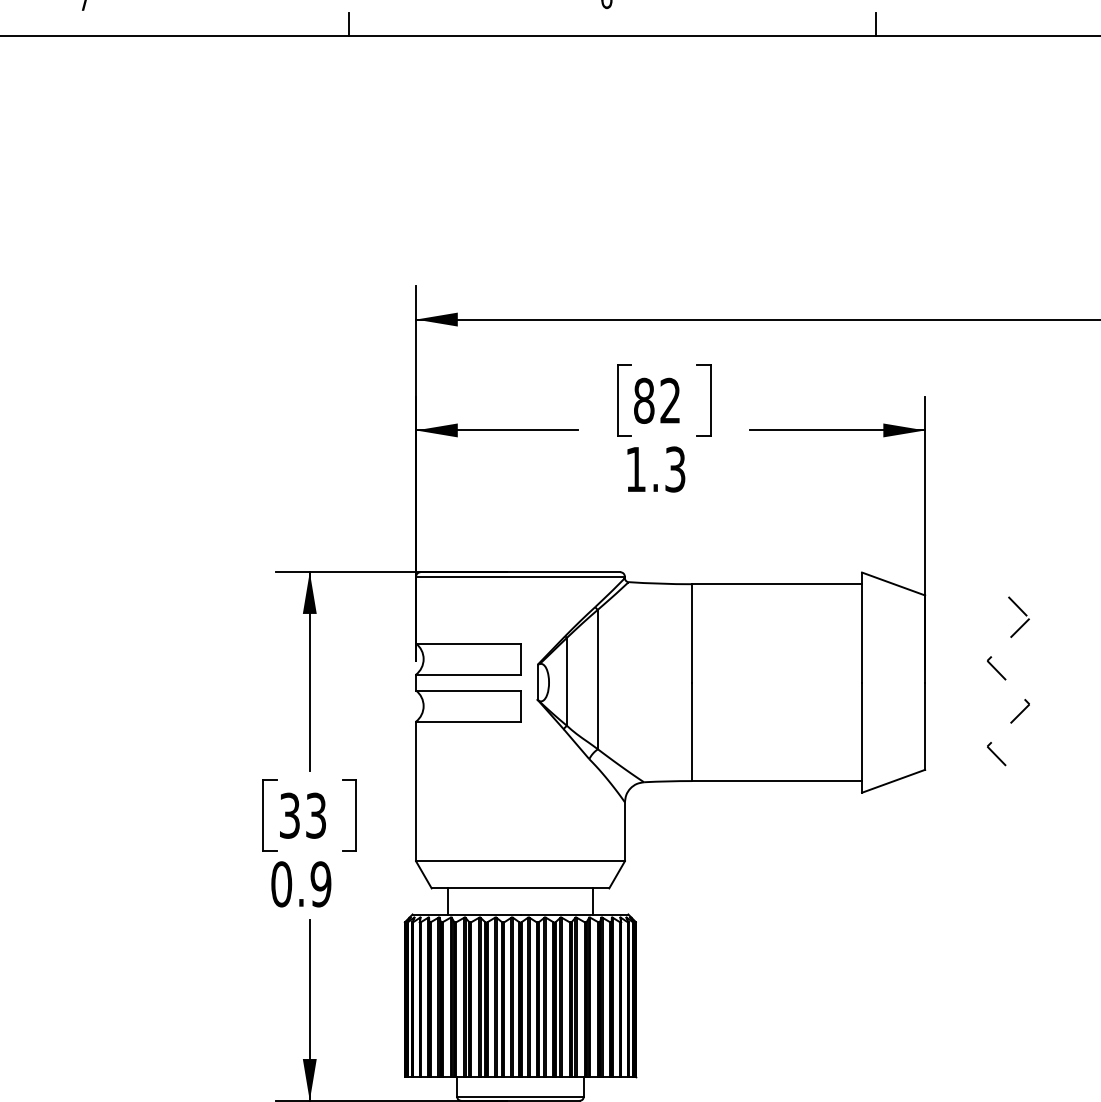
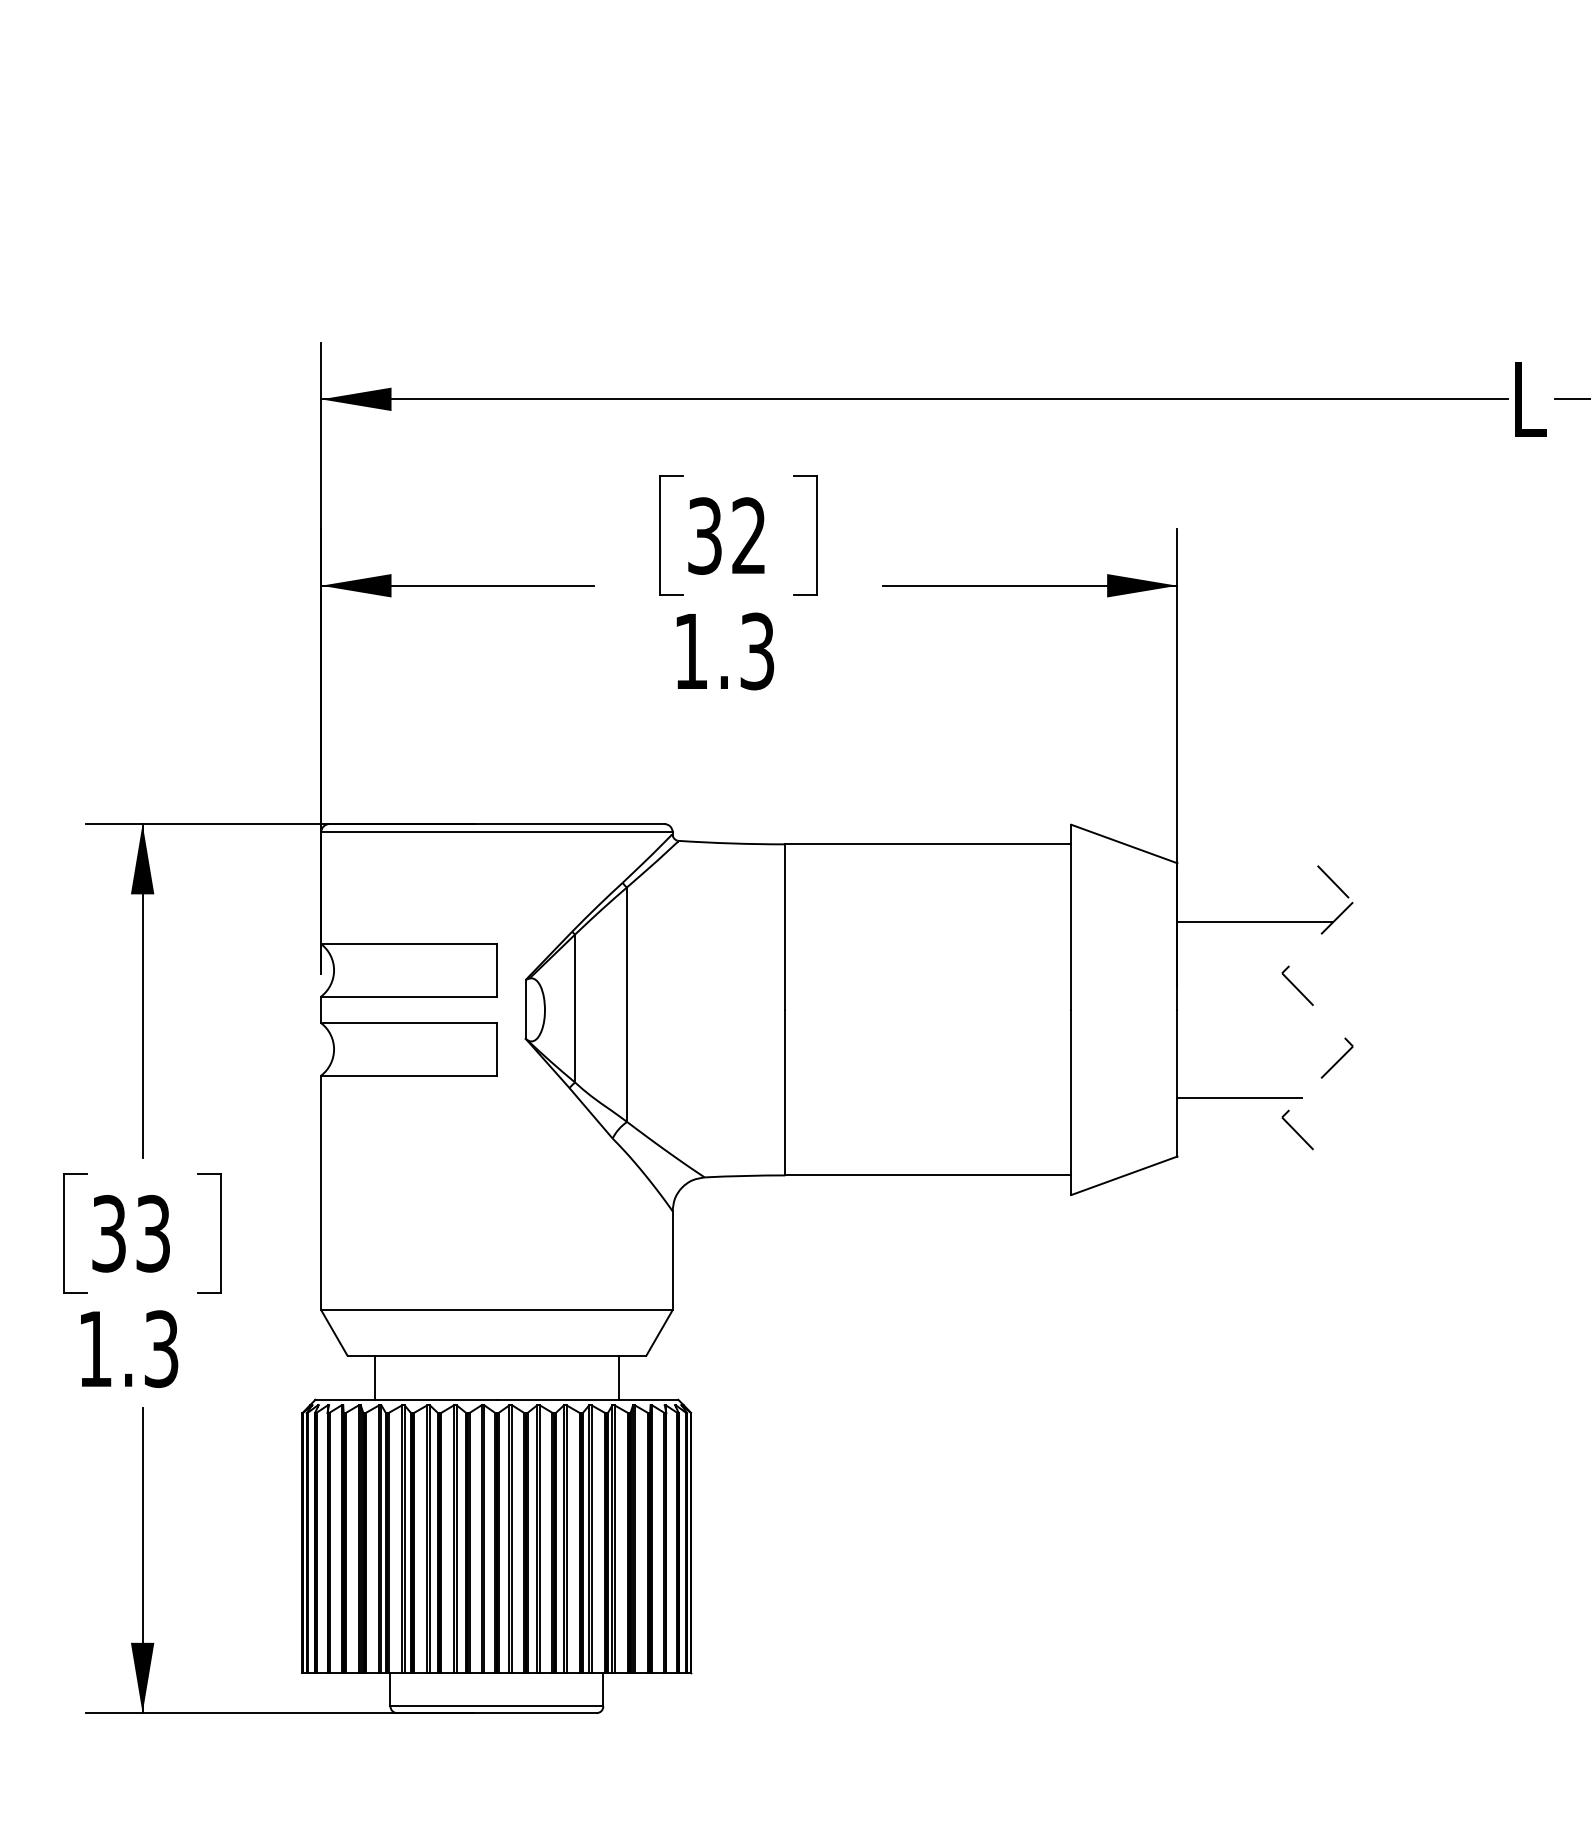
text: (644, 400) -> (705, 535), 82 -> 32
line: (971, 630) -> (1255, 922), added
line: (962, 734) -> (1240, 1097), added
text: (301, 884) -> (128, 1349), 0.9 -> 1.3

